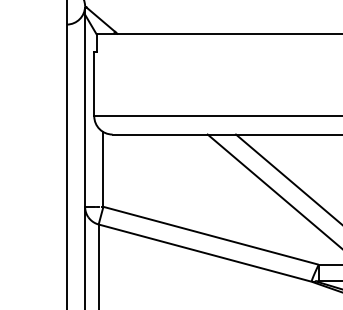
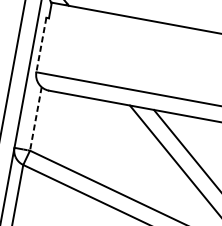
line: (94, 84) -> (41, 45), solid -> dashed
line: (103, 169) -> (35, 118), solid -> dashed

